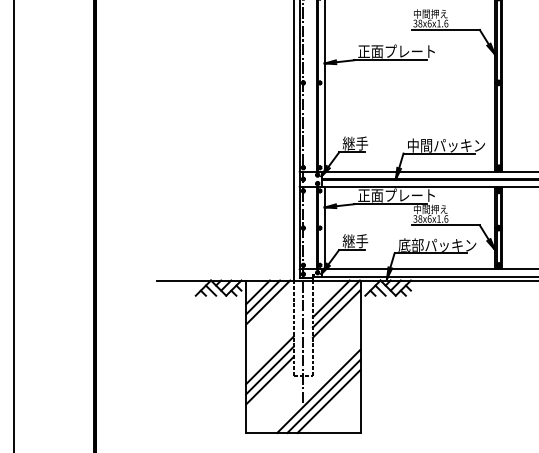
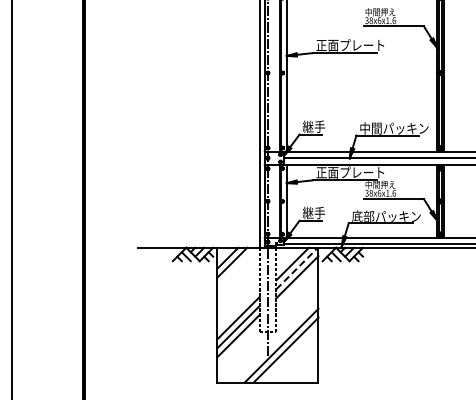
line: (267, 301) -> (236, 266), removed
line: (336, 304) -> (297, 268), solid -> dashed
line: (328, 401) -> (290, 354), removed

